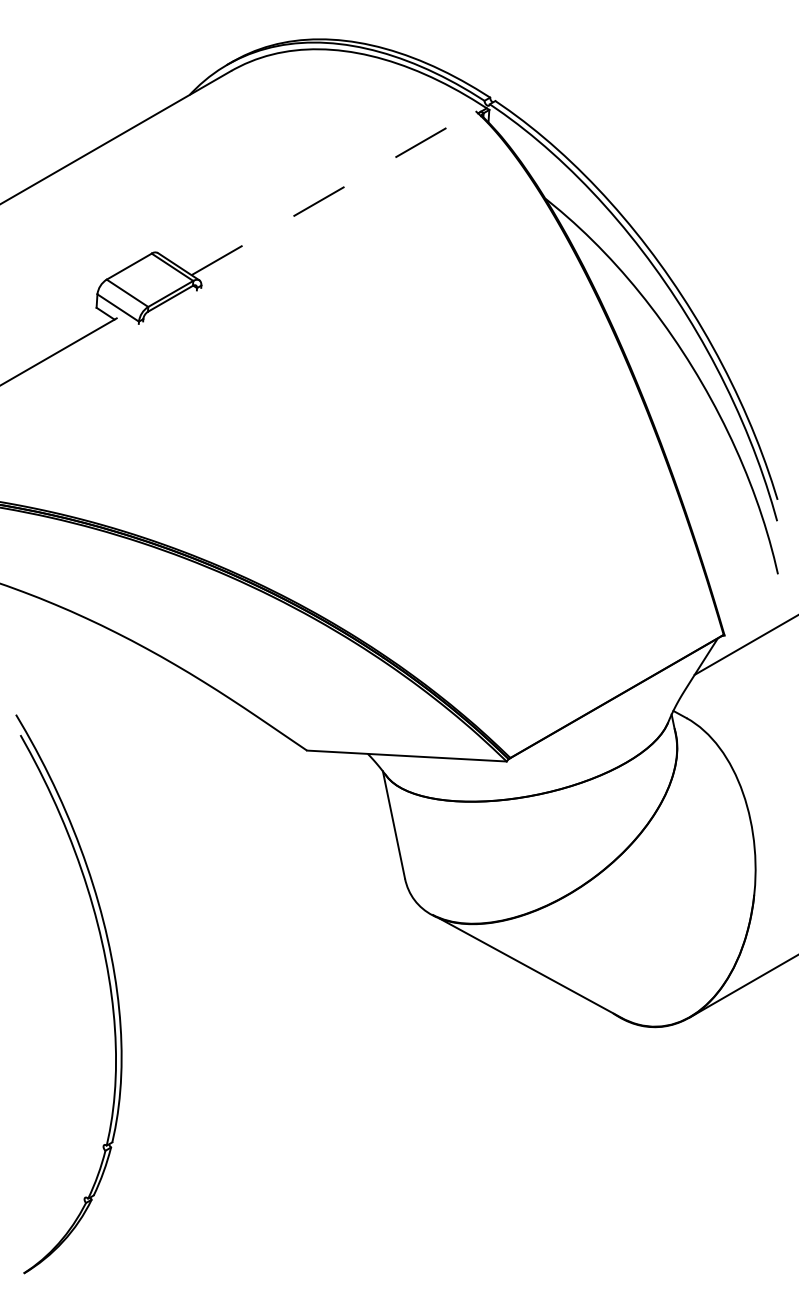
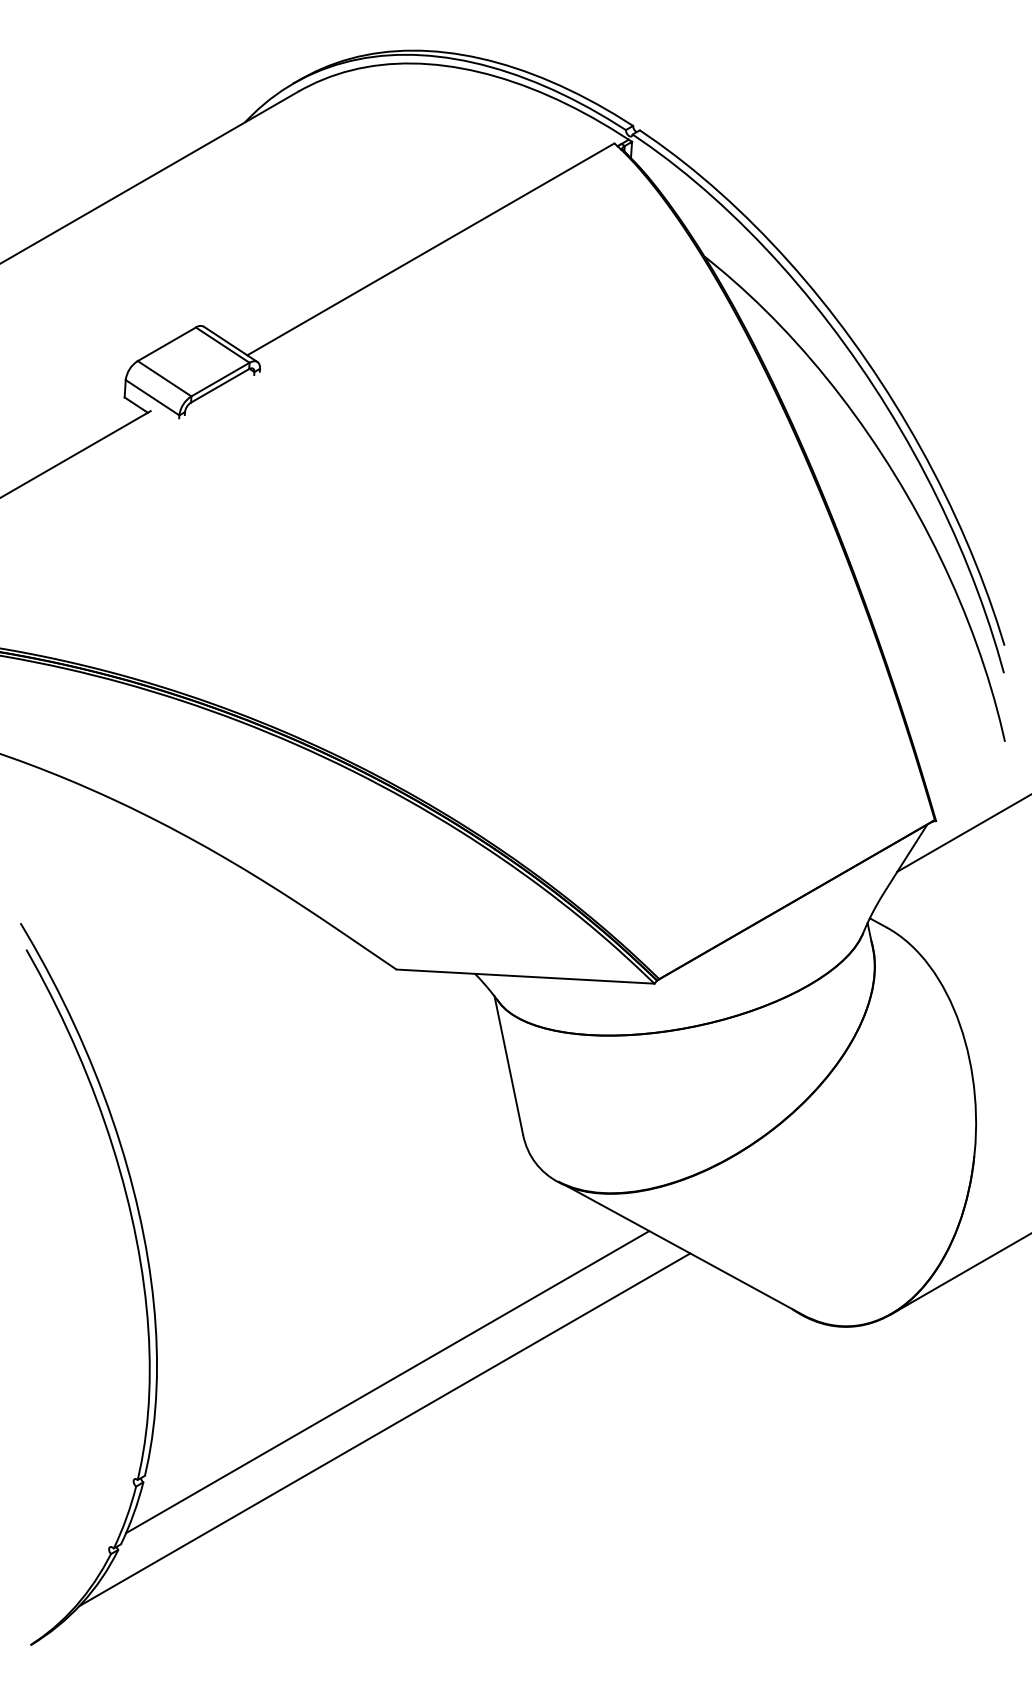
line: (334, 192) -> (432, 248), dashed -> solid
line: (299, 1069) -> (386, 1381), added
line: (297, 1106) -> (384, 1429), added

